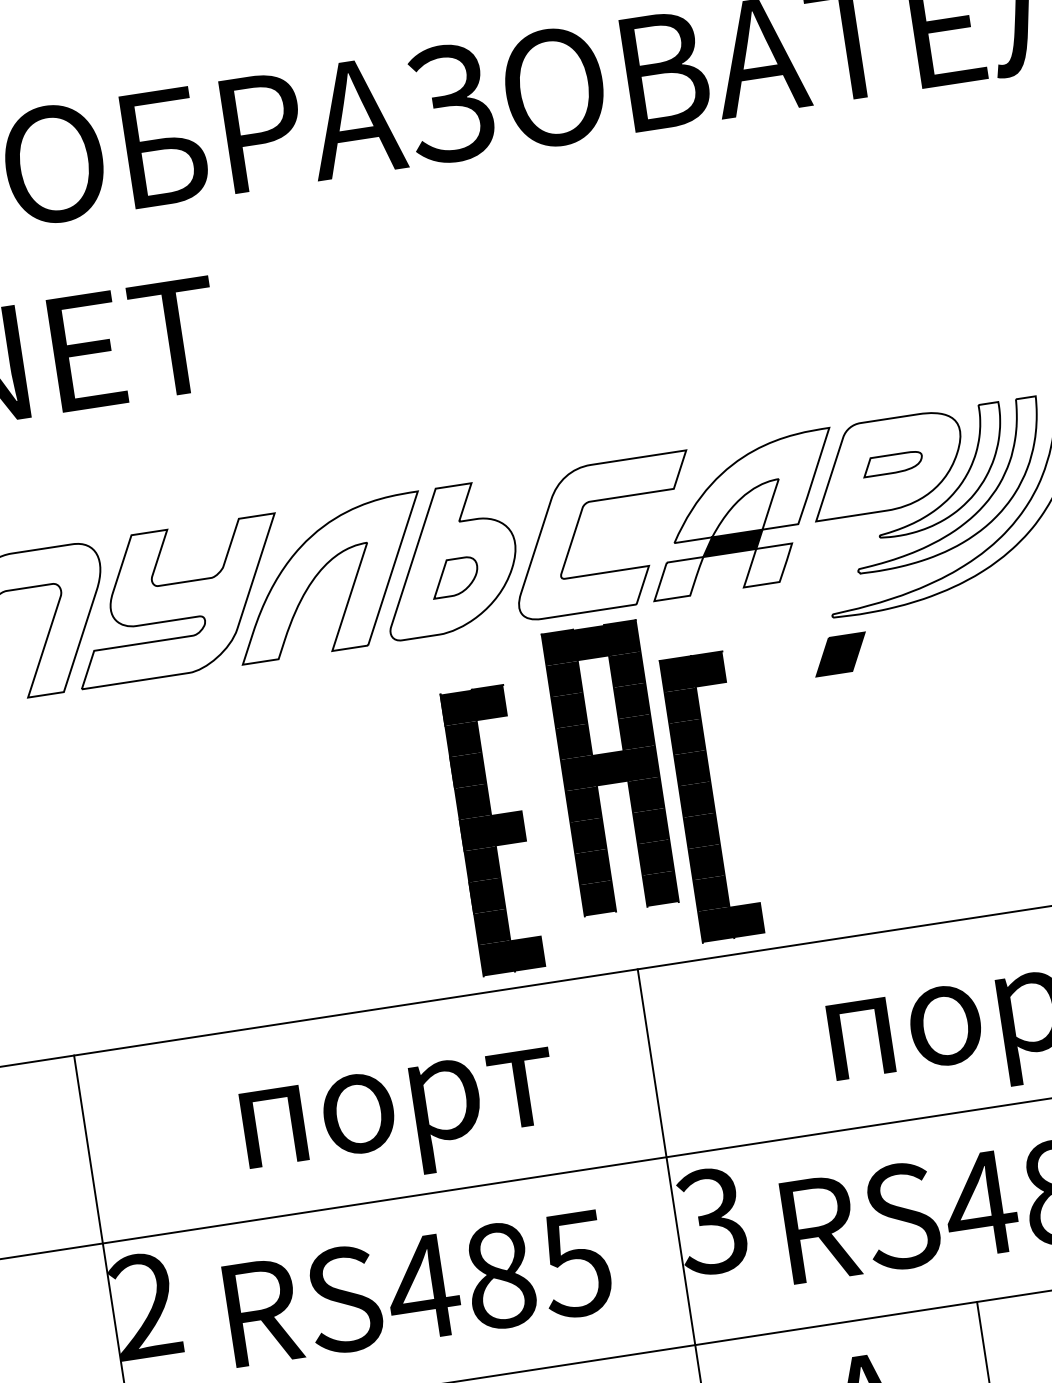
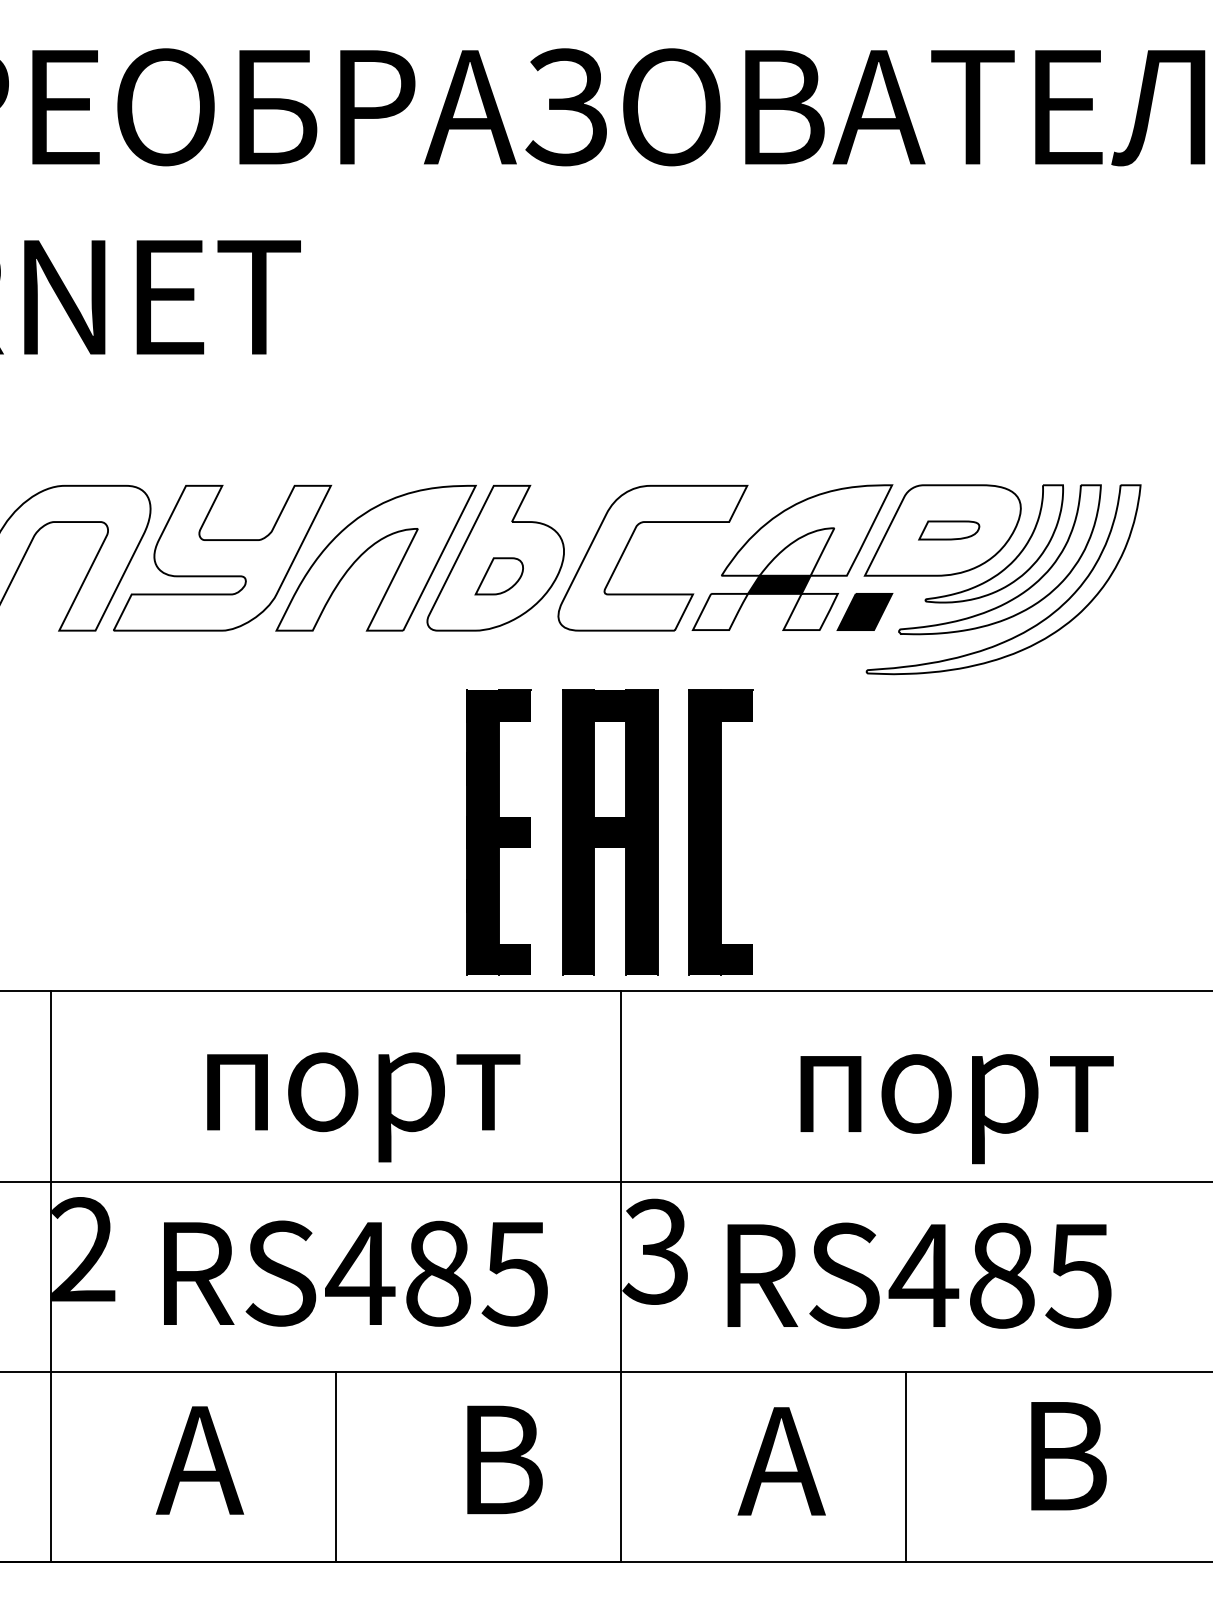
part: (840, 654) -> (864, 611), moved
part: (610, 768) -> (610, 832), moved

